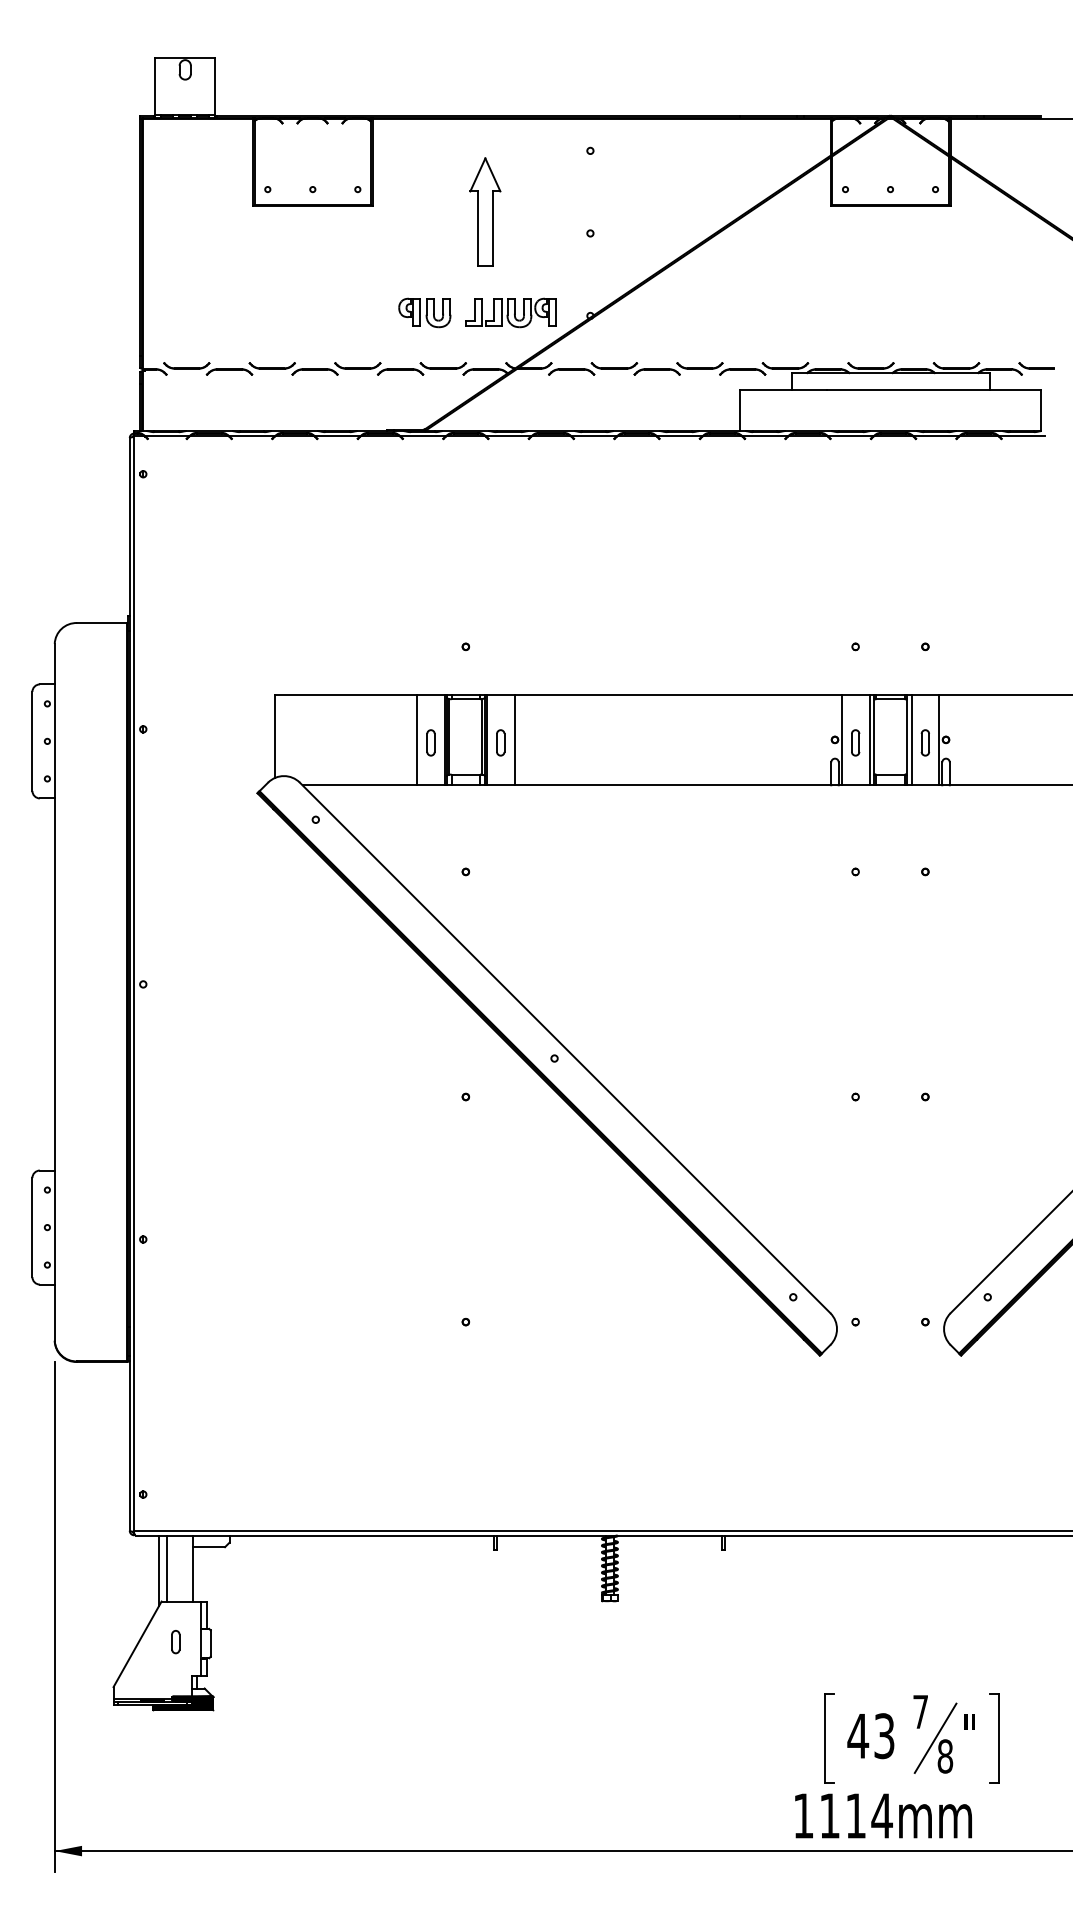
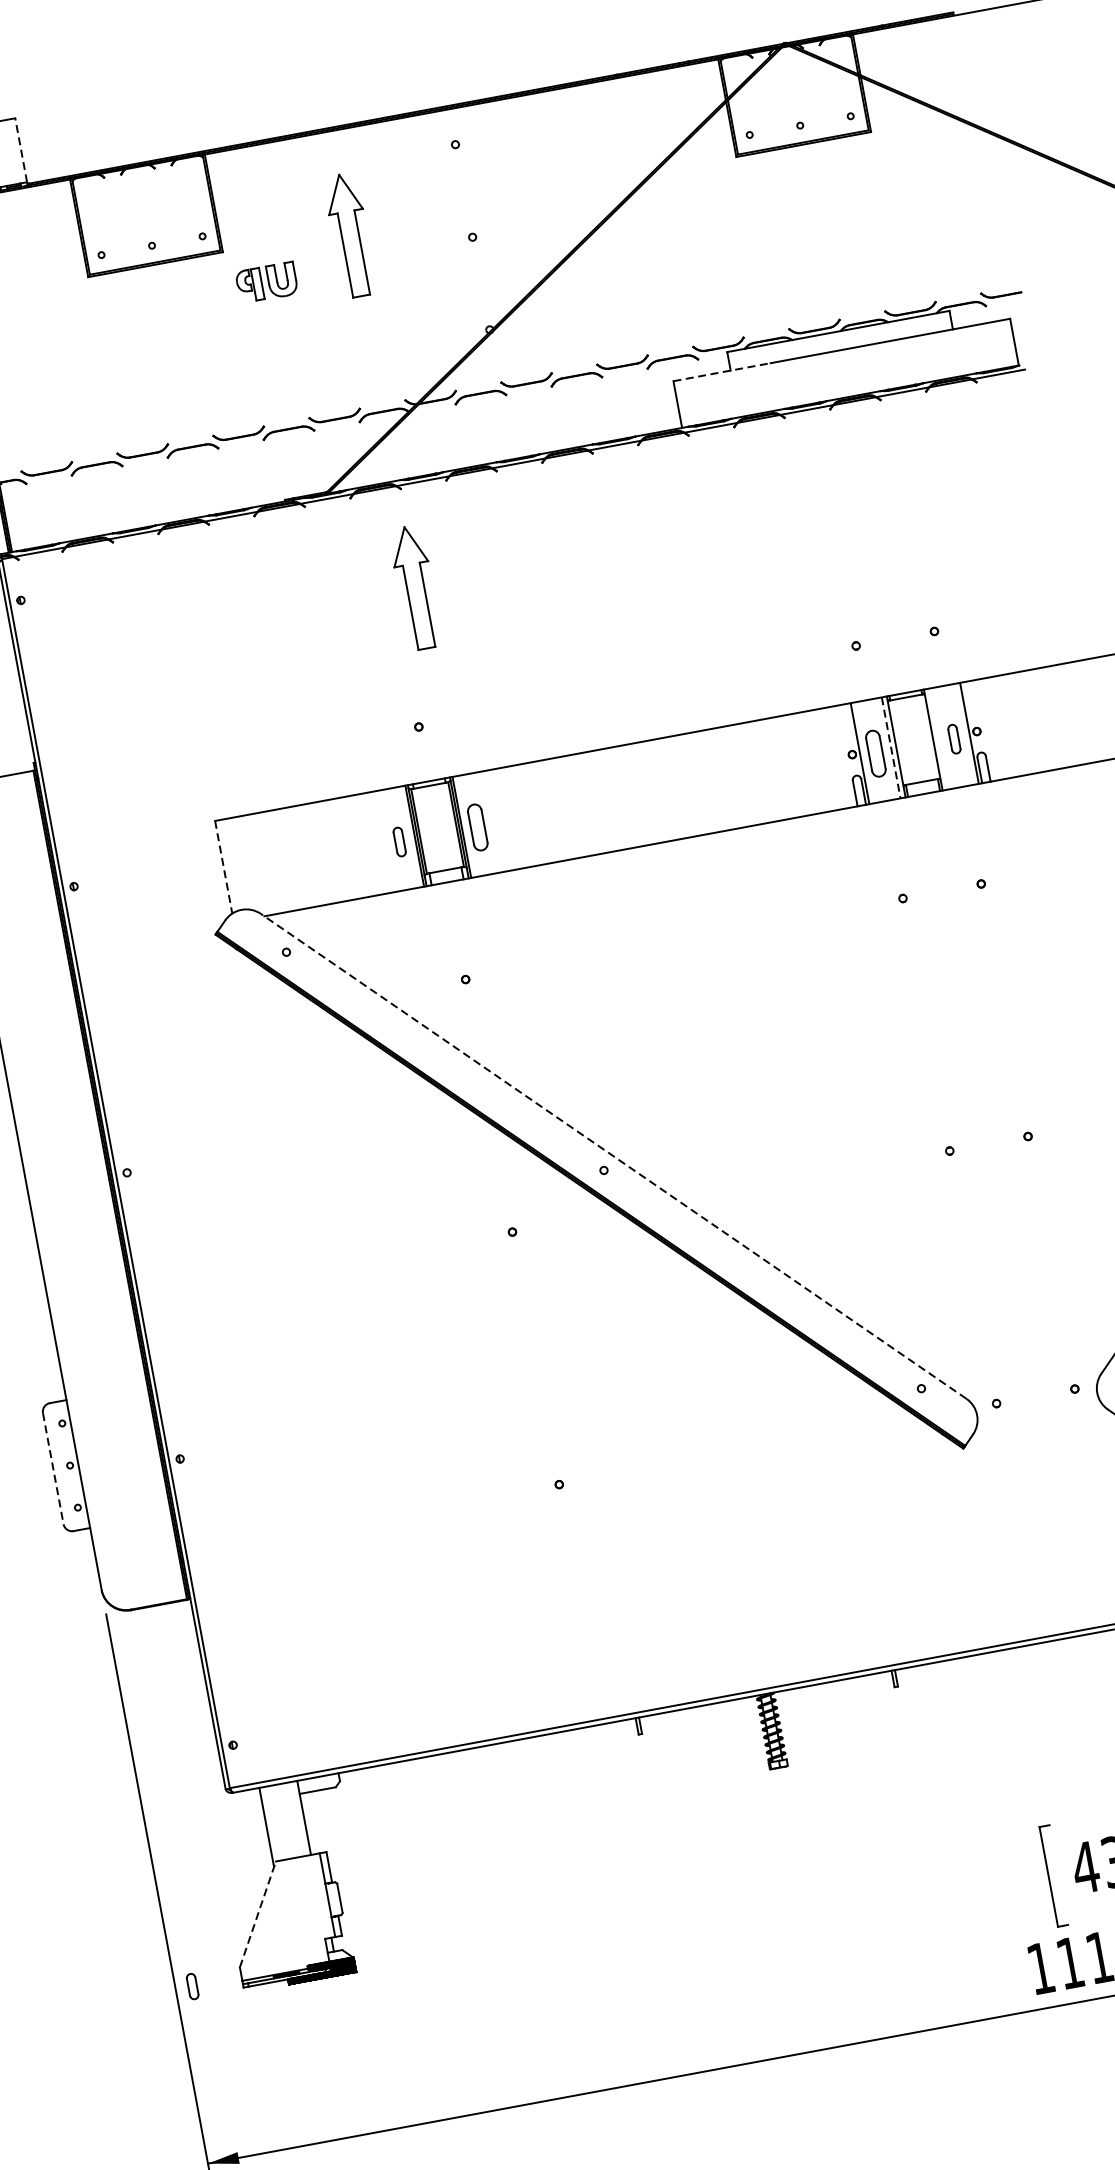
line: (215, 86) -> (21, 150), solid -> dashed
part: (424, 312) -> (266, 282), moved
part: (510, 312) -> (399, 342), removed
line: (784, 389) -> (722, 371), solid -> dashed
part: (485, 525) -> (415, 586), added
line: (275, 737) -> (224, 868), solid -> dashed
line: (417, 740) -> (384, 842), removed
line: (514, 740) -> (492, 821), removed
line: (869, 740) -> (891, 748), solid -> dashed
line: (911, 740) -> (938, 739), removed
part: (500, 742) -> (477, 827), size x1.6
part: (855, 742) -> (875, 753), size x1.6
line: (564, 1047) -> (612, 1156), solid -> dashed
line: (32, 1227) -> (53, 1468), solid -> dashed
line: (166, 1568) -> (274, 1823), removed
part: (175, 1642) -> (192, 1987), moved
line: (137, 1643) -> (257, 1913), solid -> dashed

